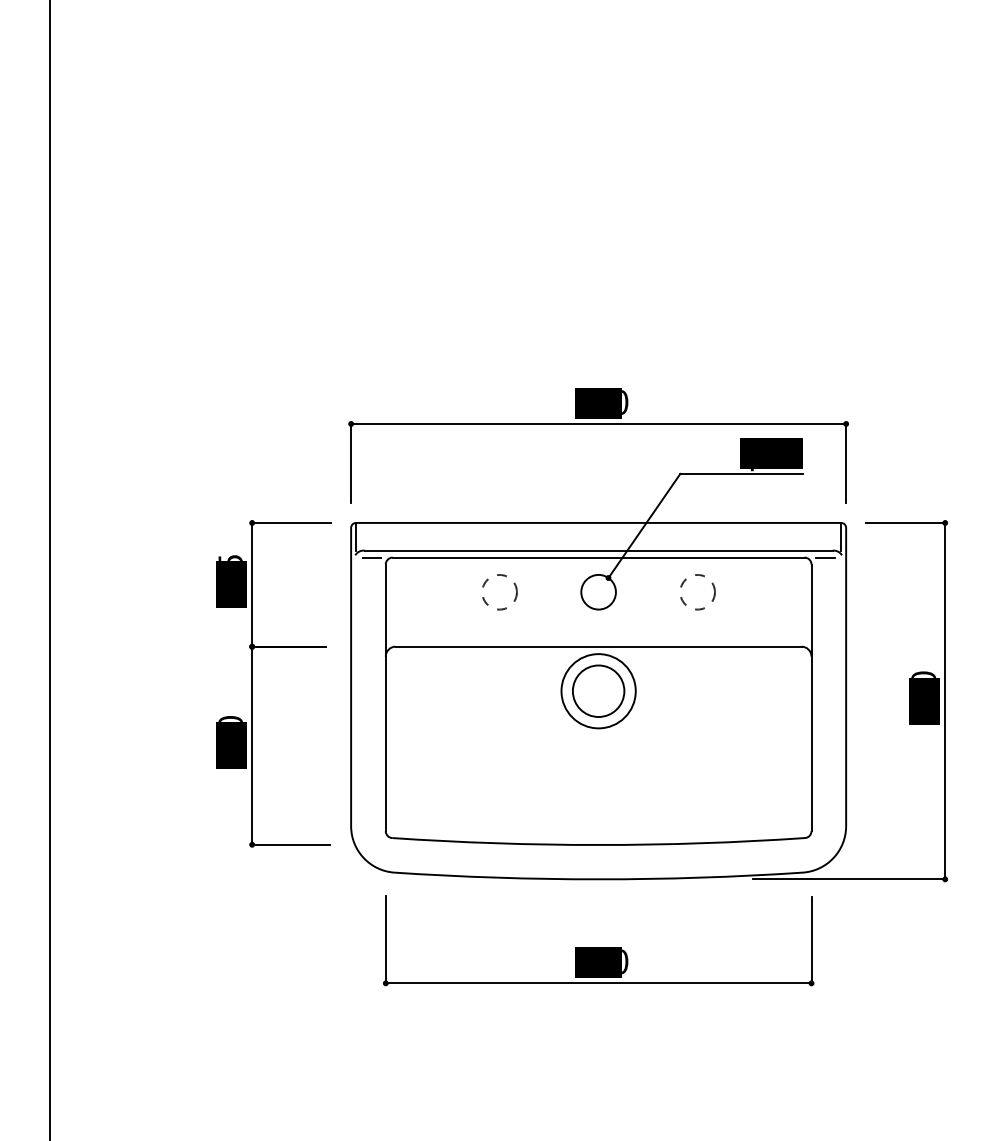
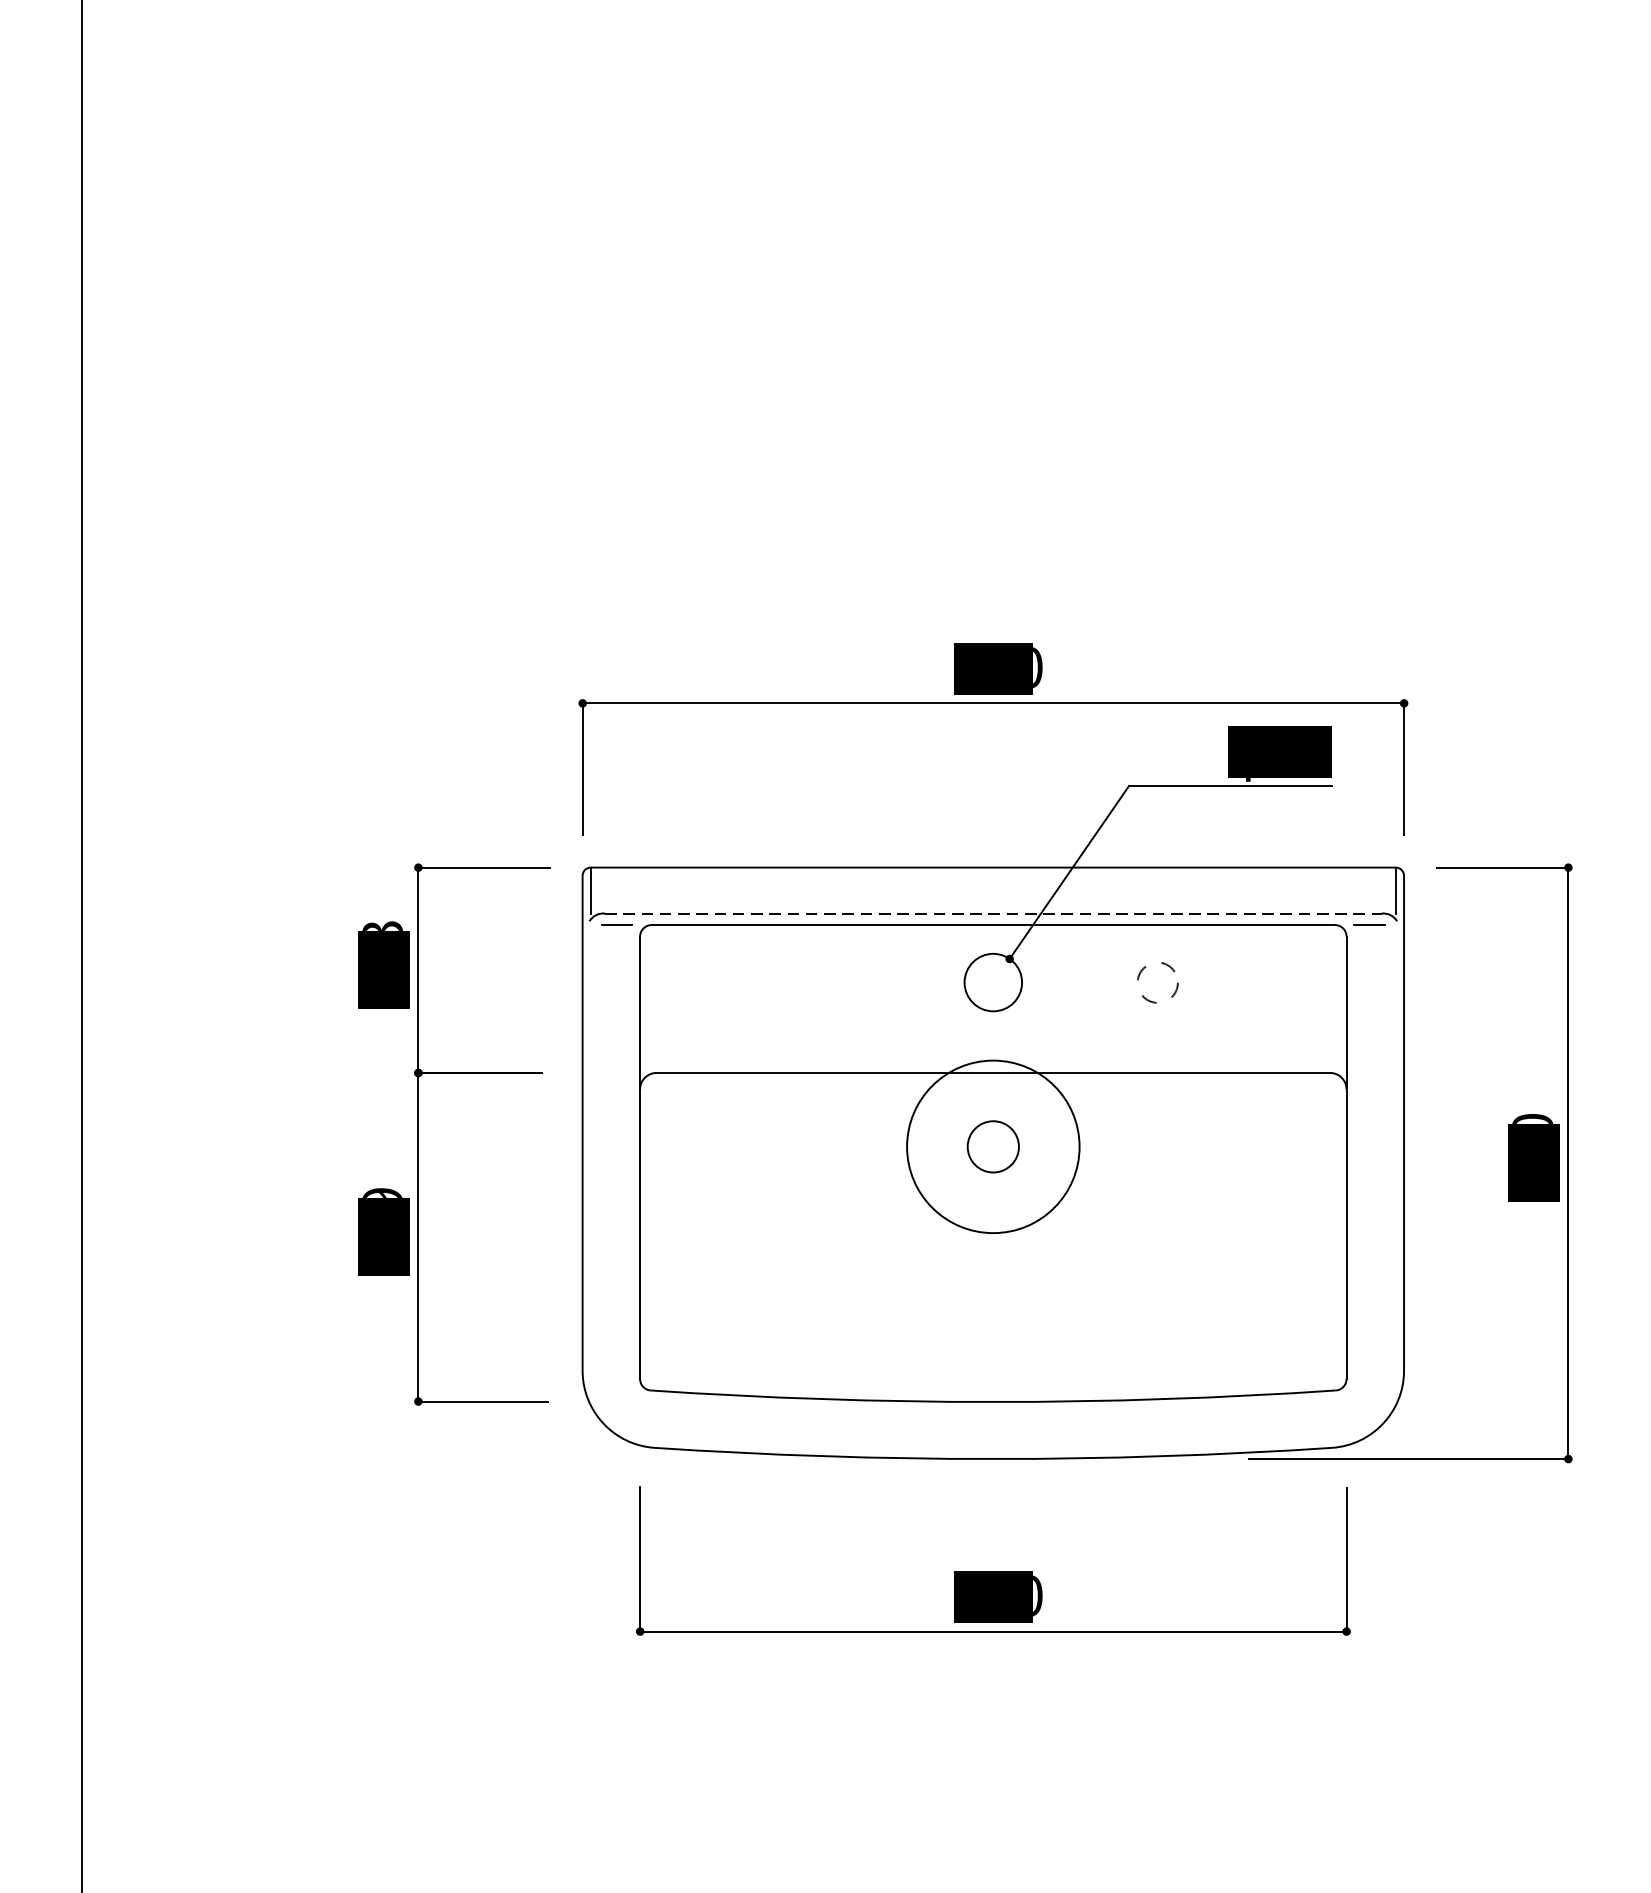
line: (598, 550) -> (993, 913), solid -> dashed
text: (230, 557) -> (382, 924), 125 -> 133
circle: (499, 592) -> (828, 983), removed
circle: (697, 592) -> (1157, 983), size x0.7
circle: (598, 690) -> (993, 1145), size x0.6
circle: (598, 691) -> (993, 1147), size x1.4
text: (230, 718) -> (382, 1192), 200 -> 219

